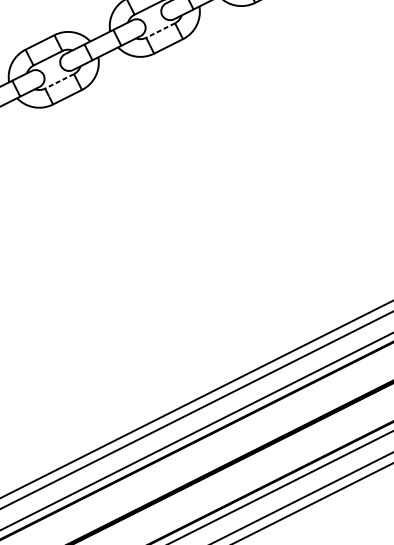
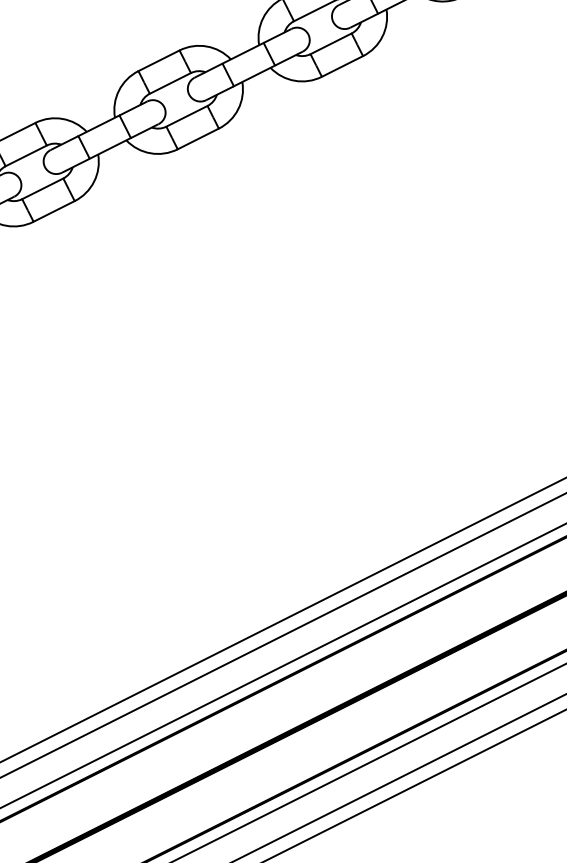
line: (160, 30) -> (186, 116), dashed -> solid
line: (59, 81) -> (42, 189), dashed -> solid

